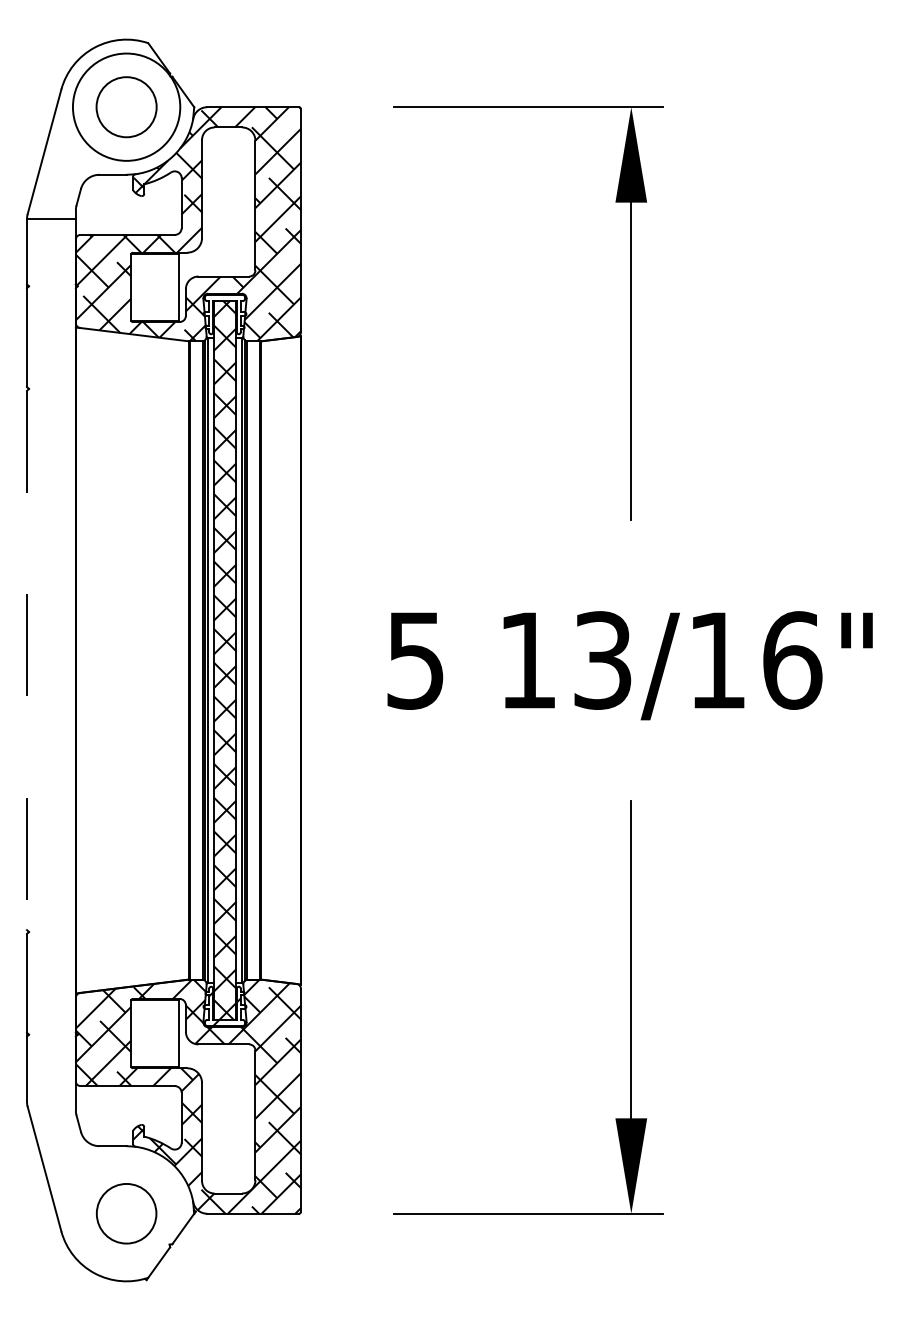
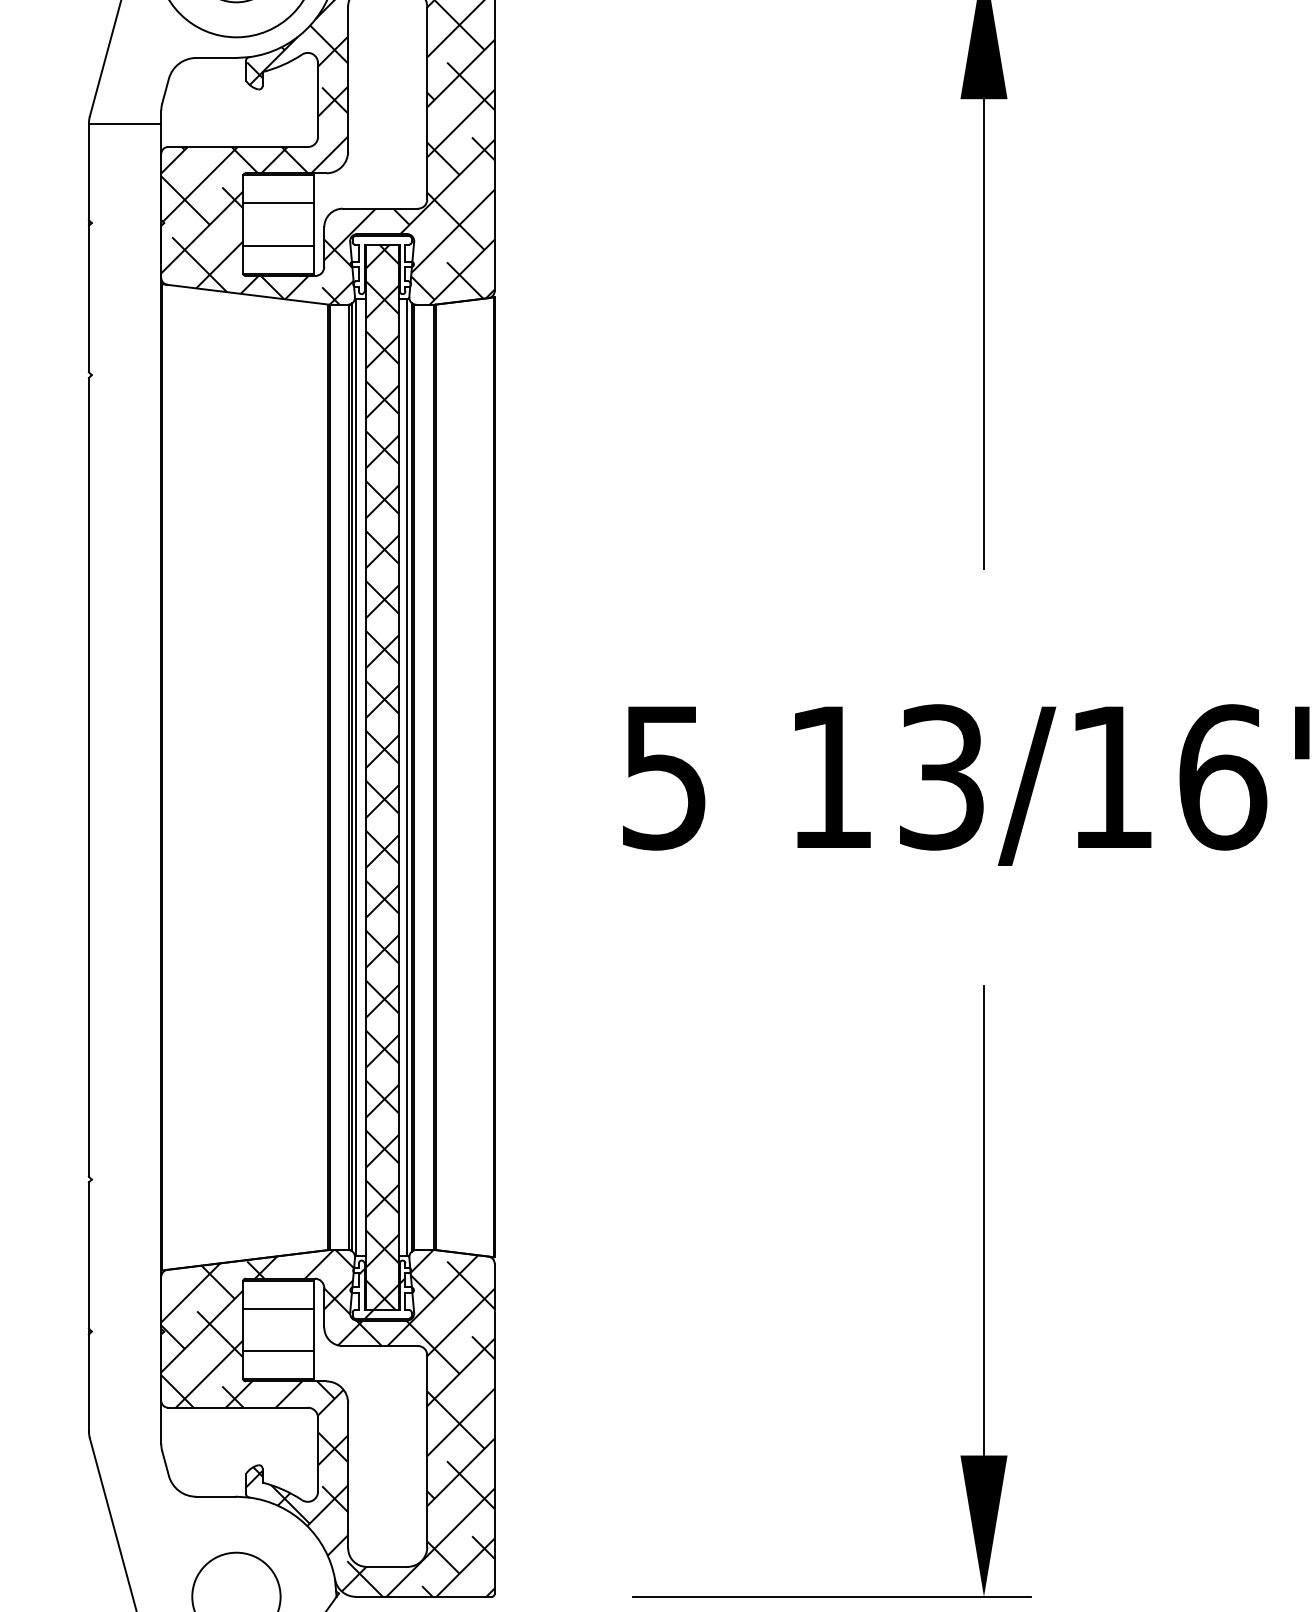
line: (154, 273) -> (277, 204), added
line: (154, 301) -> (277, 245), added
line: (27, 660) -> (89, 777), dashed -> solid
line: (154, 1019) -> (277, 1309), added
line: (154, 1047) -> (277, 1350), added

